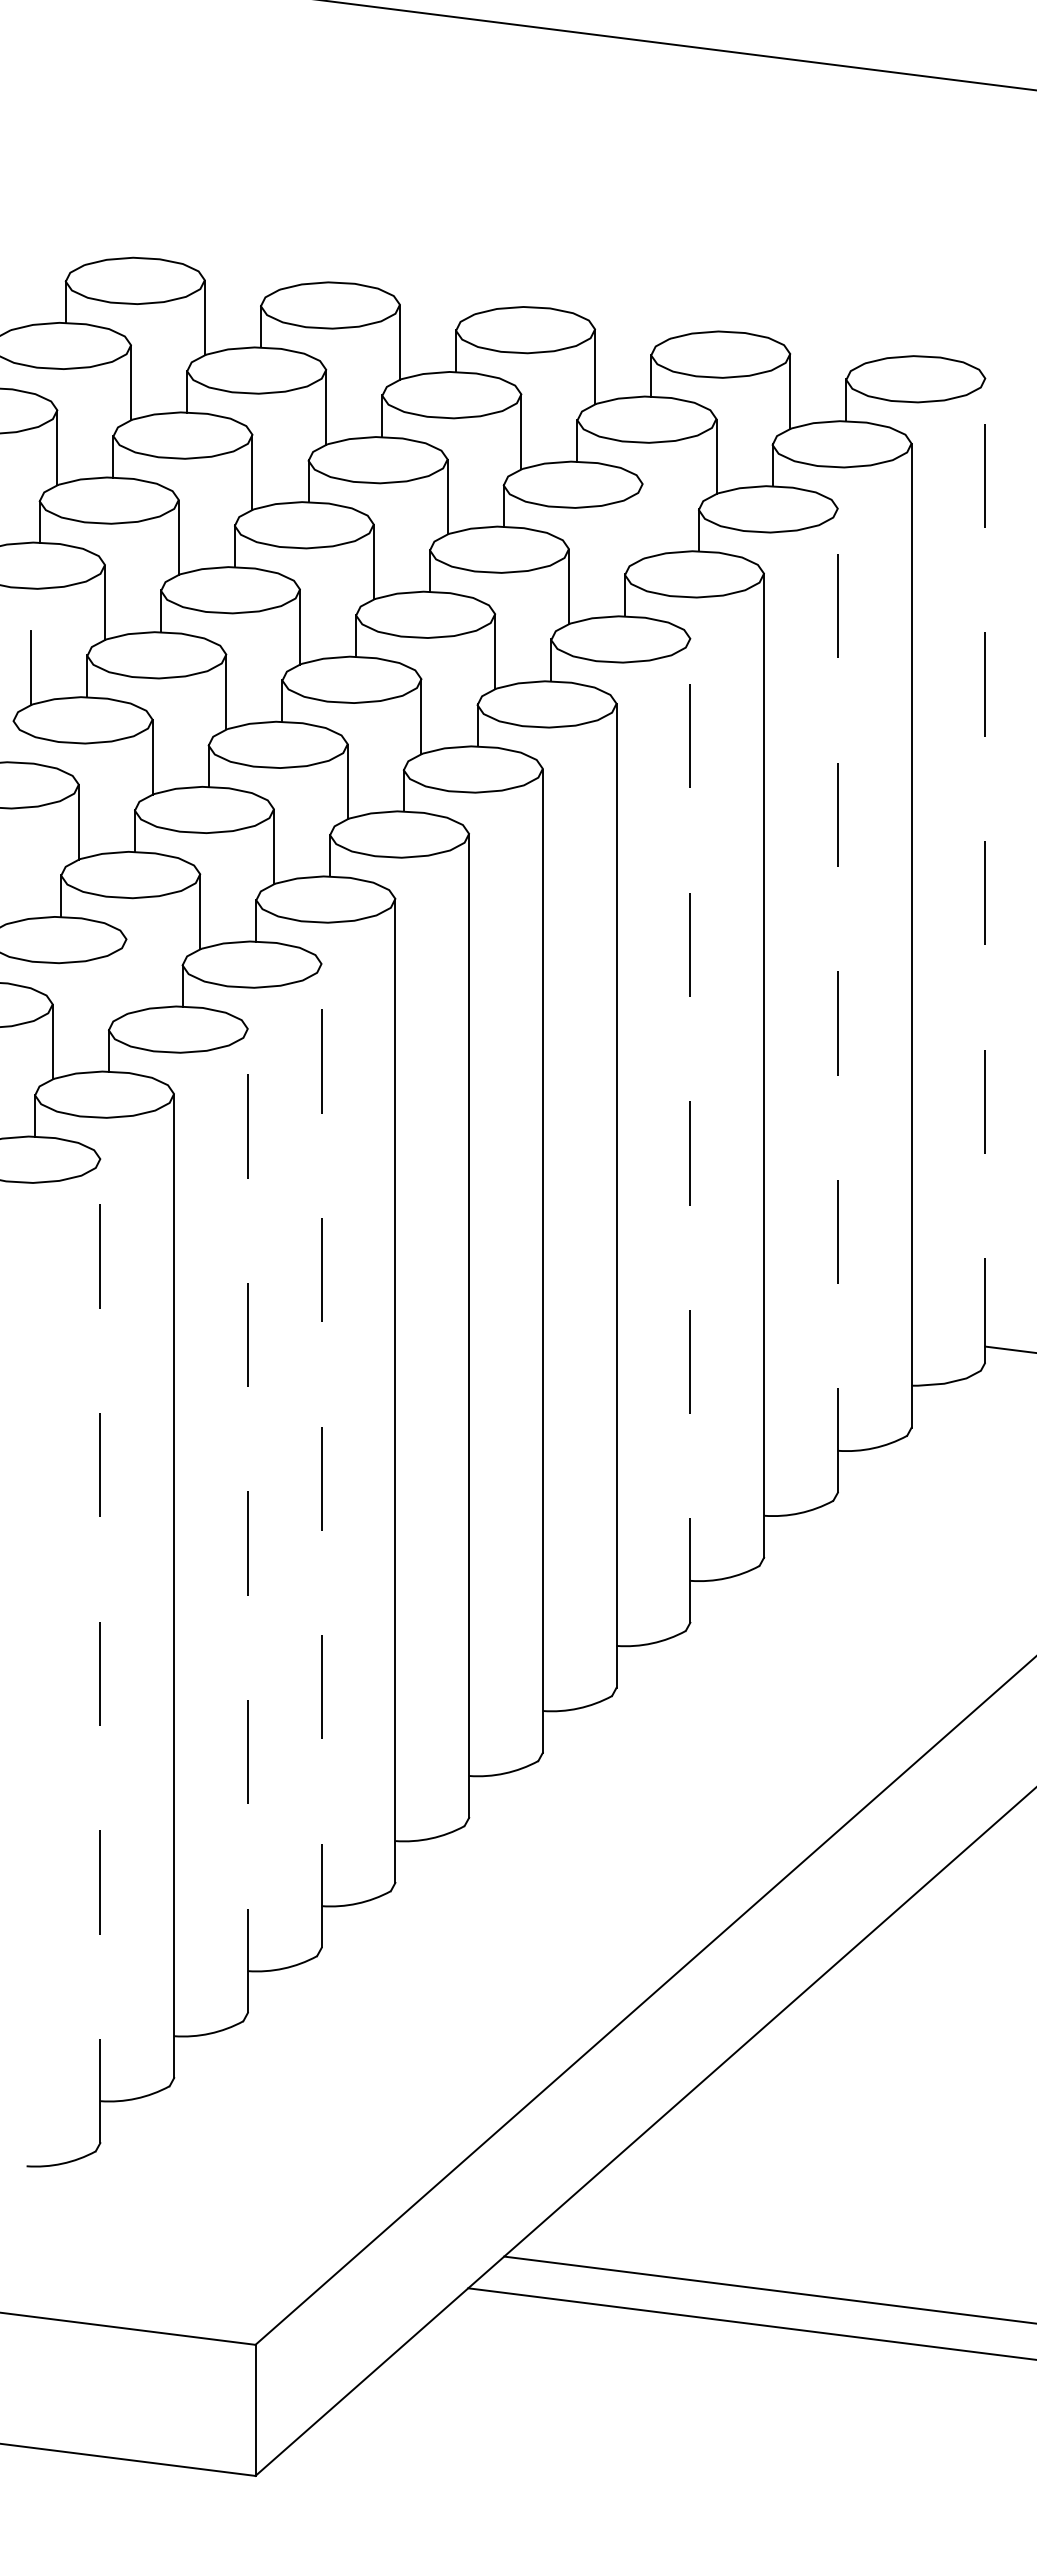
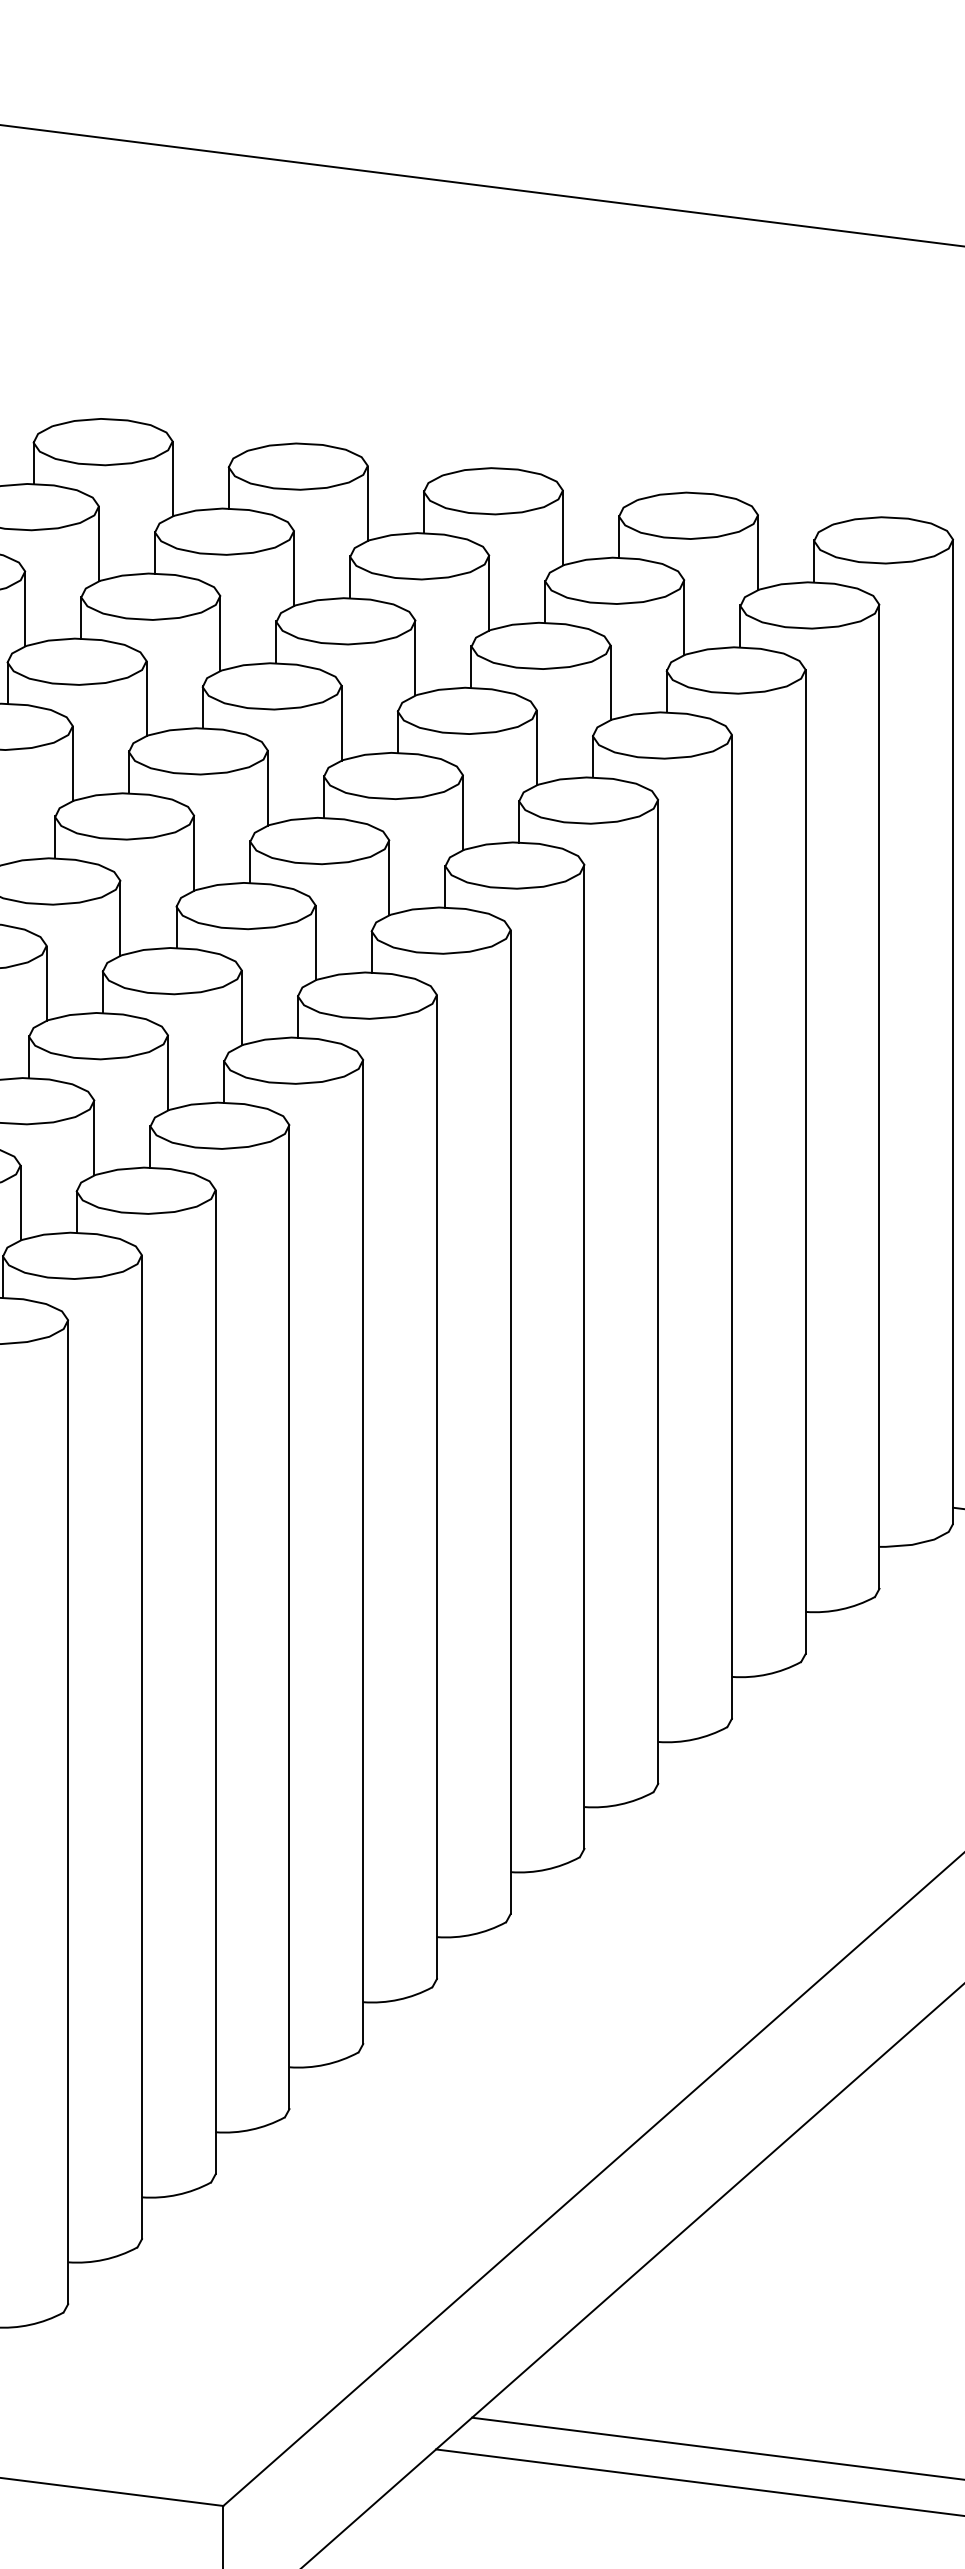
line: (642, 521) -> (610, 682), added
line: (985, 870) -> (953, 1031), dashed -> solid
line: (126, 977) -> (94, 1138), added
line: (837, 1001) -> (805, 1162), dashed -> solid
line: (690, 1131) -> (658, 1292), dashed -> solid
line: (321, 1456) -> (289, 1617), dashed -> solid
line: (247, 1521) -> (215, 1682), dashed -> solid
line: (100, 1651) -> (68, 1812), dashed -> solid

